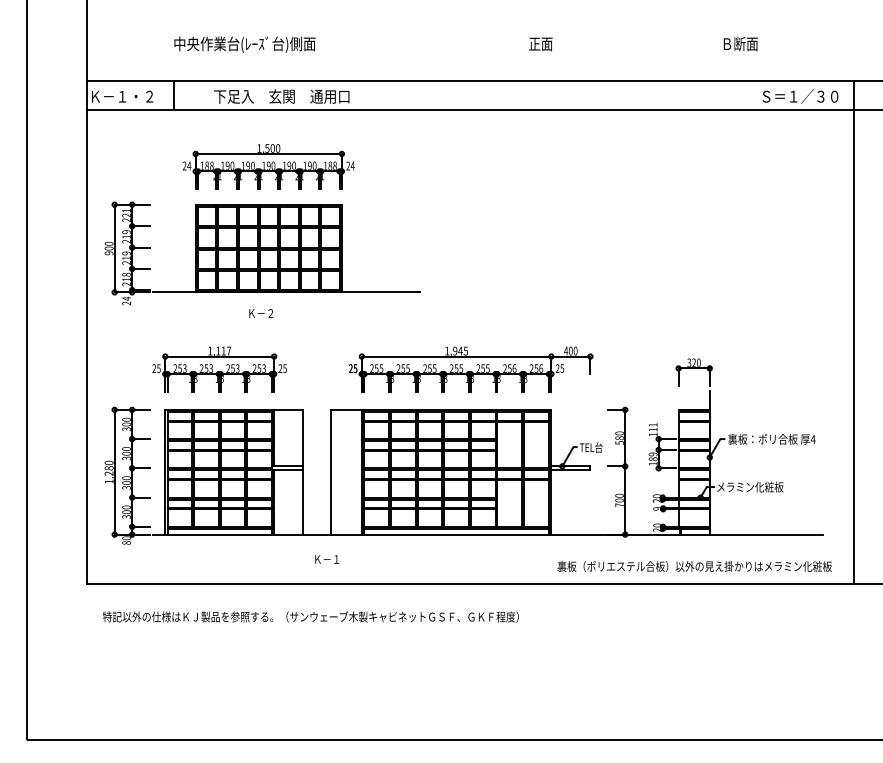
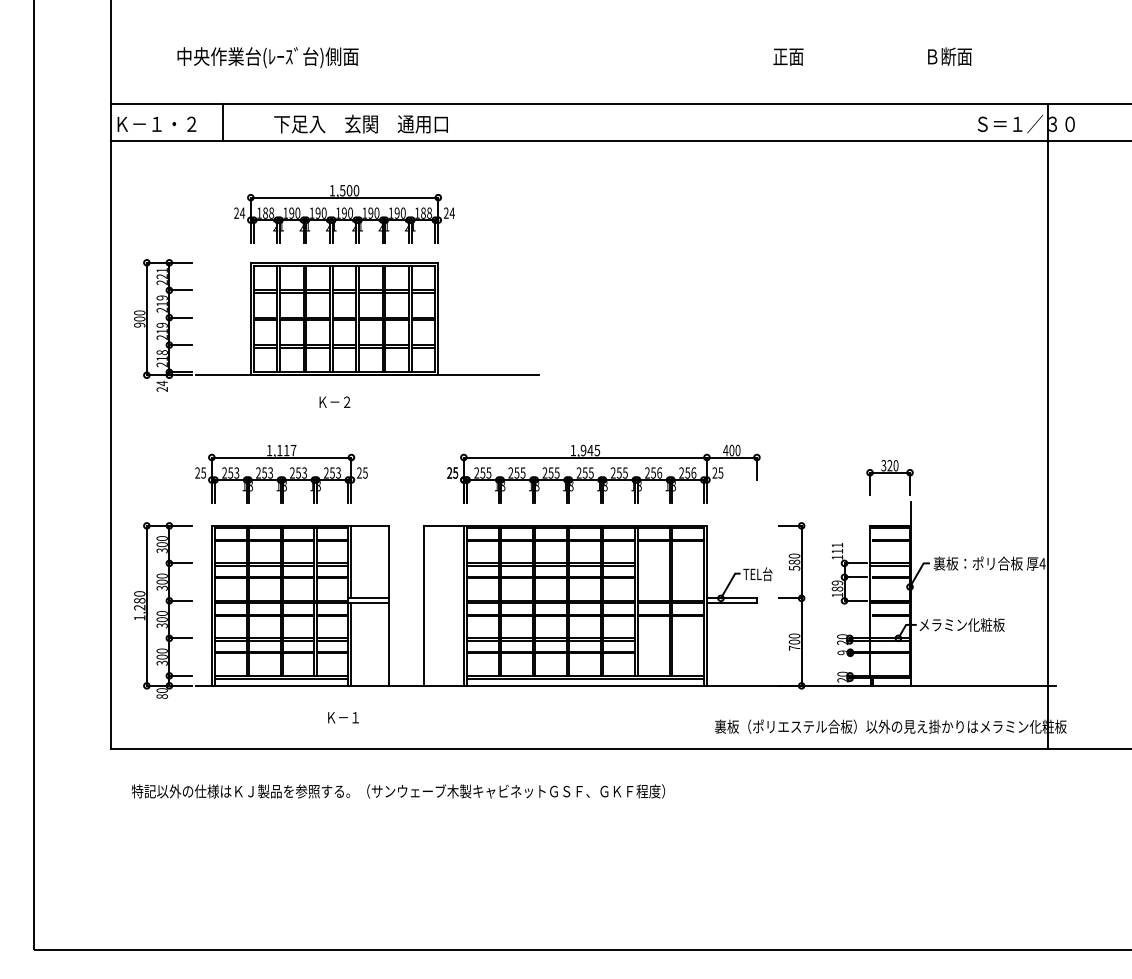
text: (540, 43) -> (788, 56), moved
text: (244, 44) -> (267, 57), moved
line: (853, 332) -> (1047, 426), moved
text: (327, 559) -> (343, 717), moved

